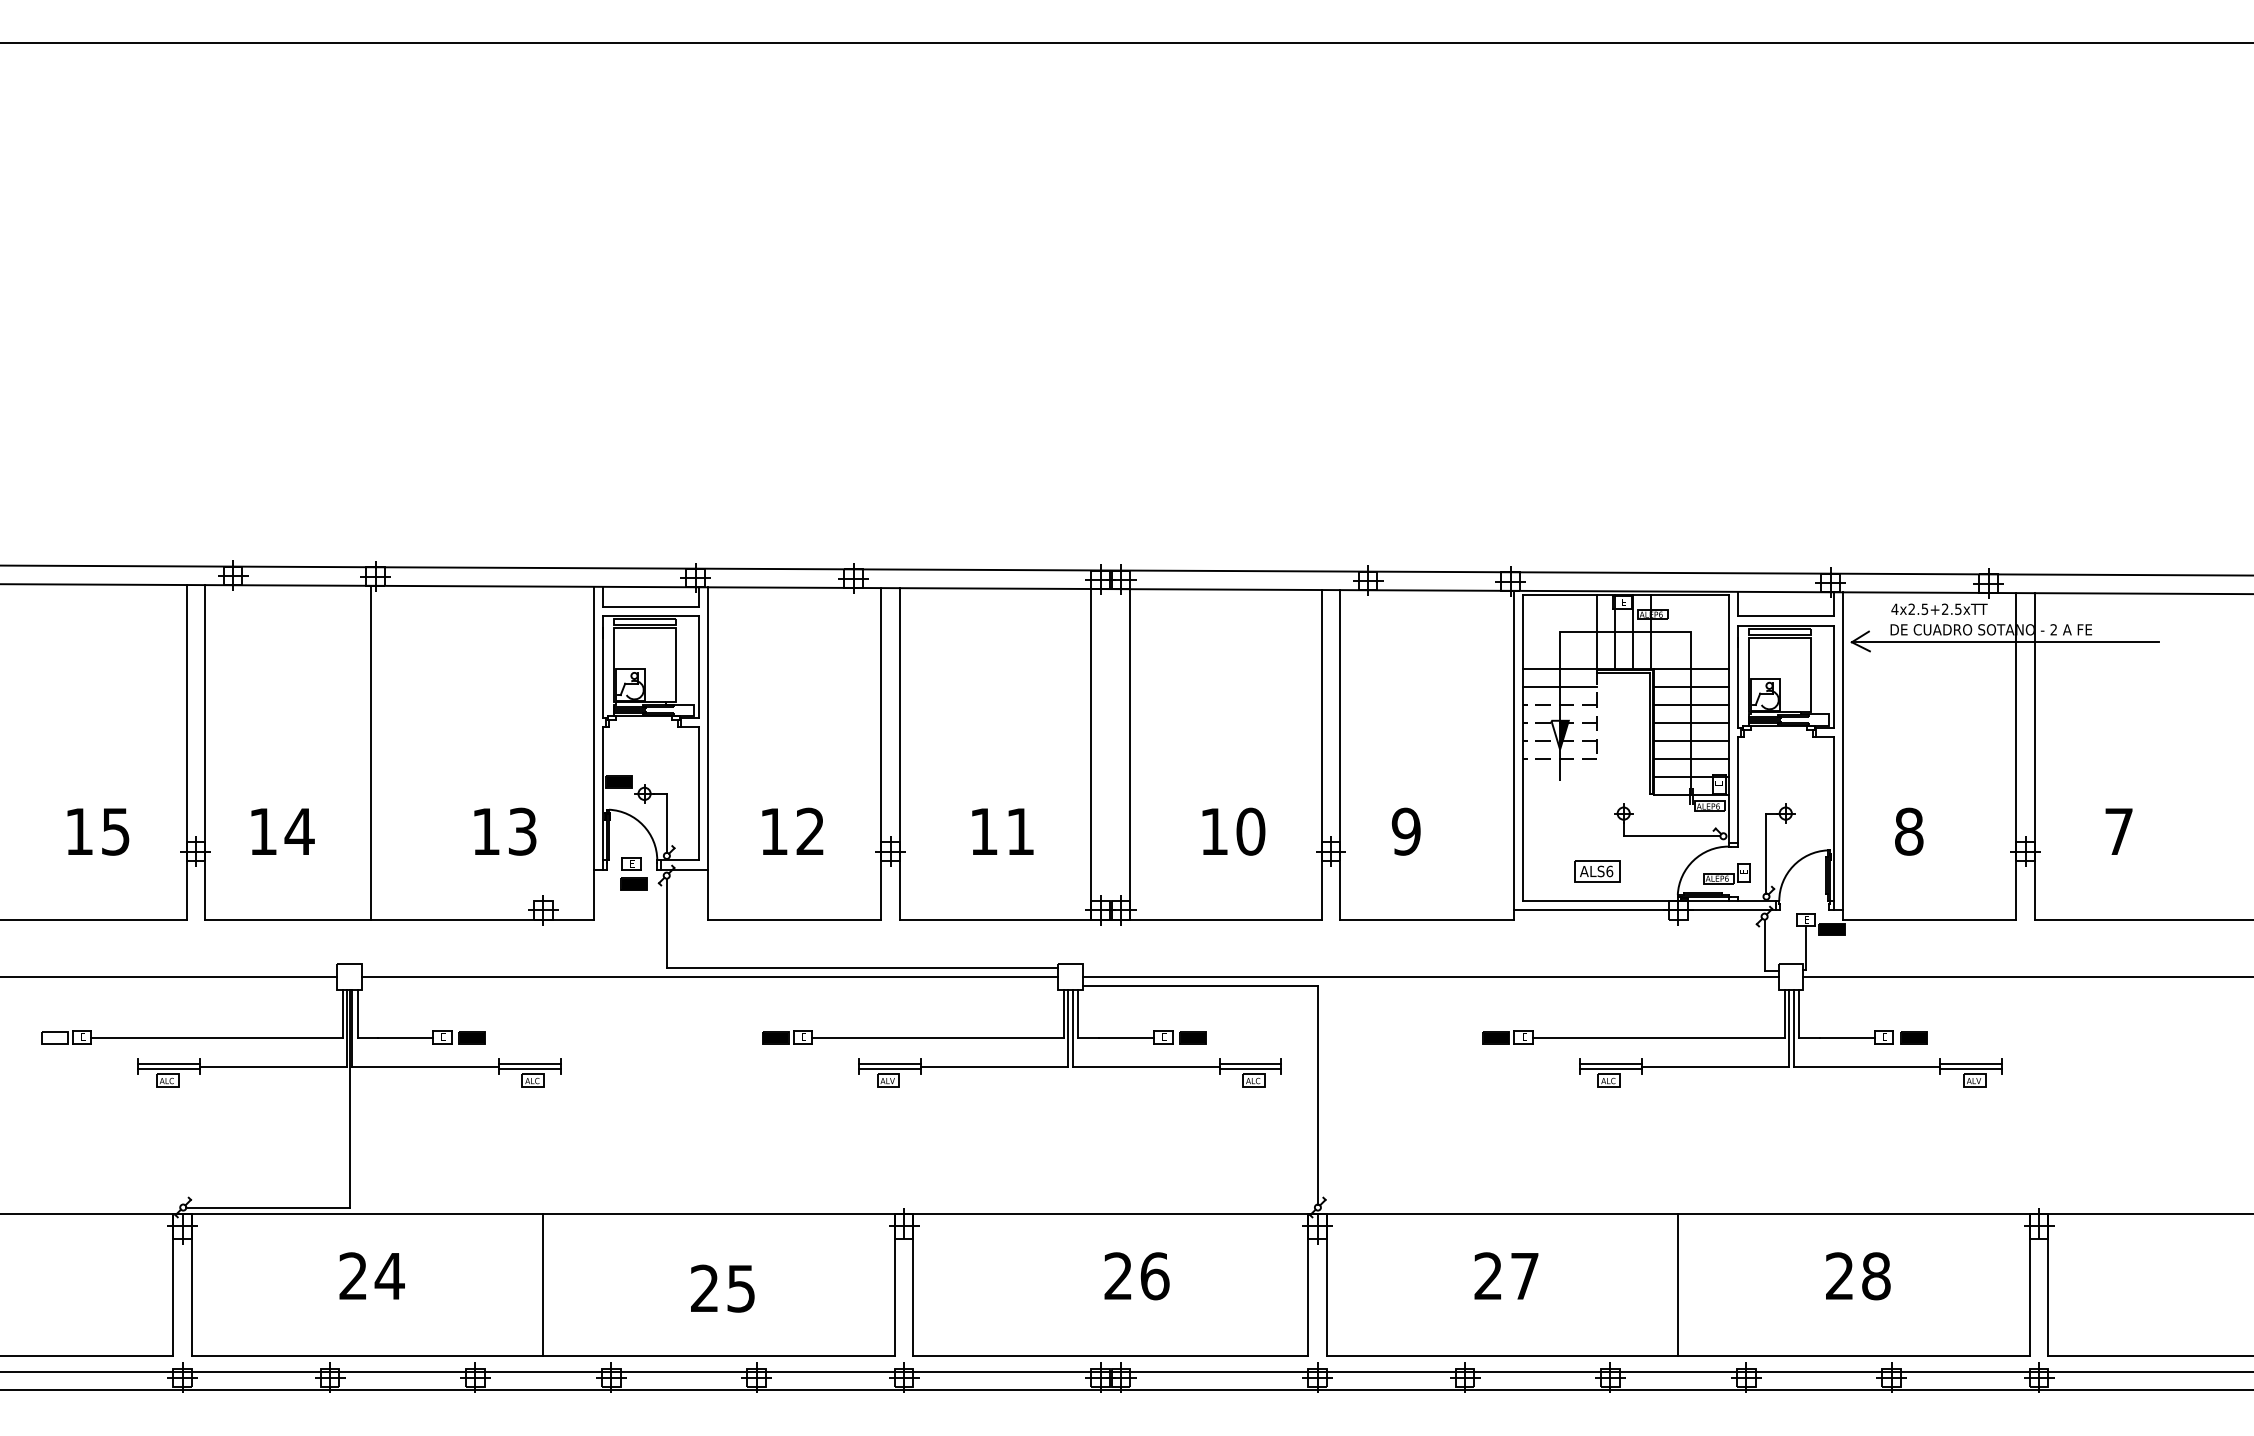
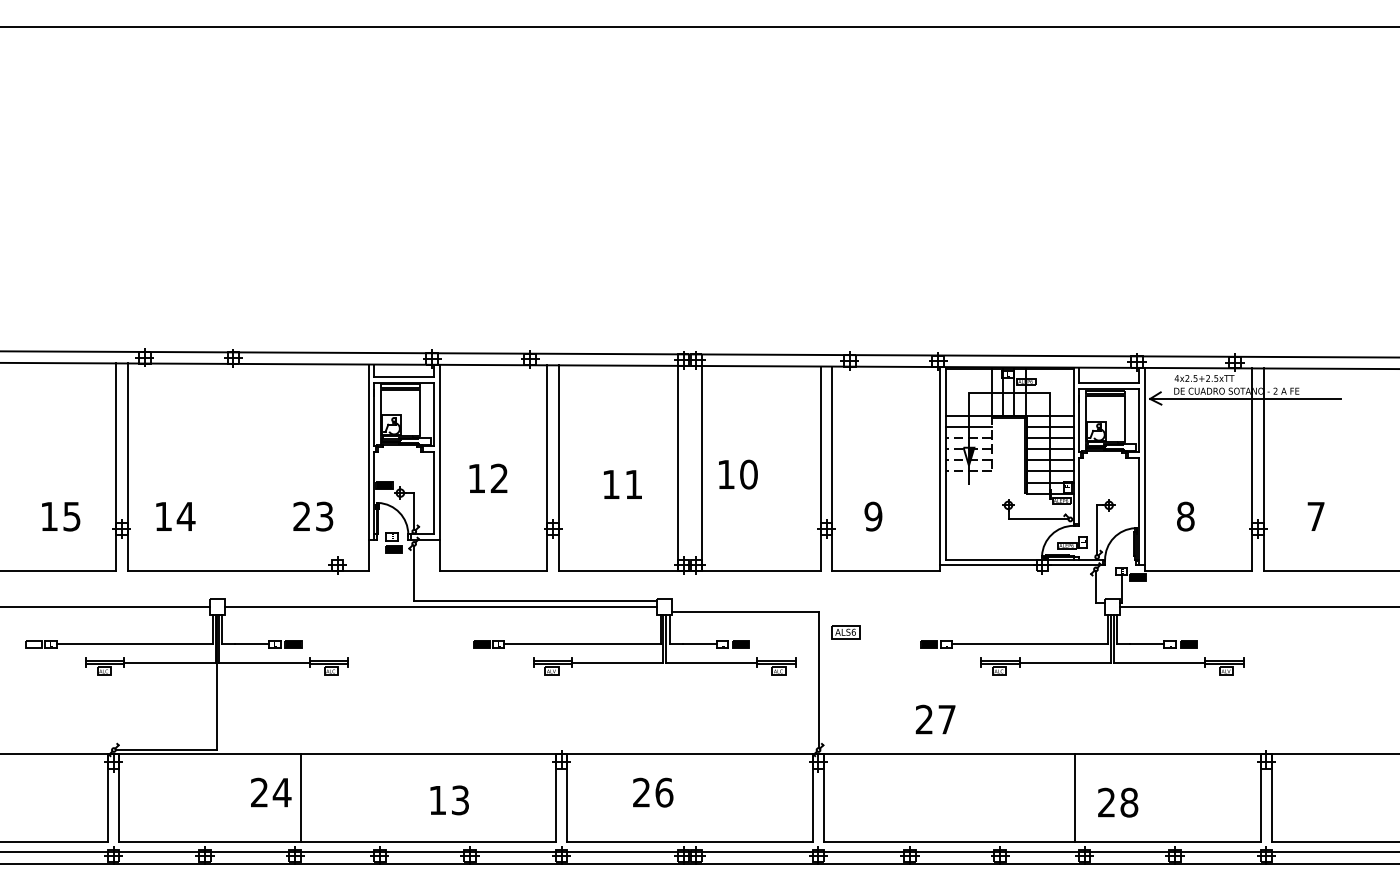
line: (371, 752) -> (230, 467), removed
text: (485, 829) -> (301, 515), 13 -> 23
text: (792, 829) -> (488, 477), moved
text: (1002, 831) -> (622, 484), moved
text: (1234, 831) -> (738, 474), moved
part: (1596, 871) -> (845, 632), moved
line: (1430, 976) -> (888, 606), removed
text: (372, 1275) -> (271, 792), moved
text: (1137, 1275) -> (653, 792), moved
text: (1506, 1275) -> (935, 719), moved
text: (1858, 1275) -> (1118, 802), moved
line: (543, 1283) -> (300, 797), moved
line: (1678, 1283) -> (1075, 797), moved
text: (722, 1287) -> (448, 799), 25 -> 13

